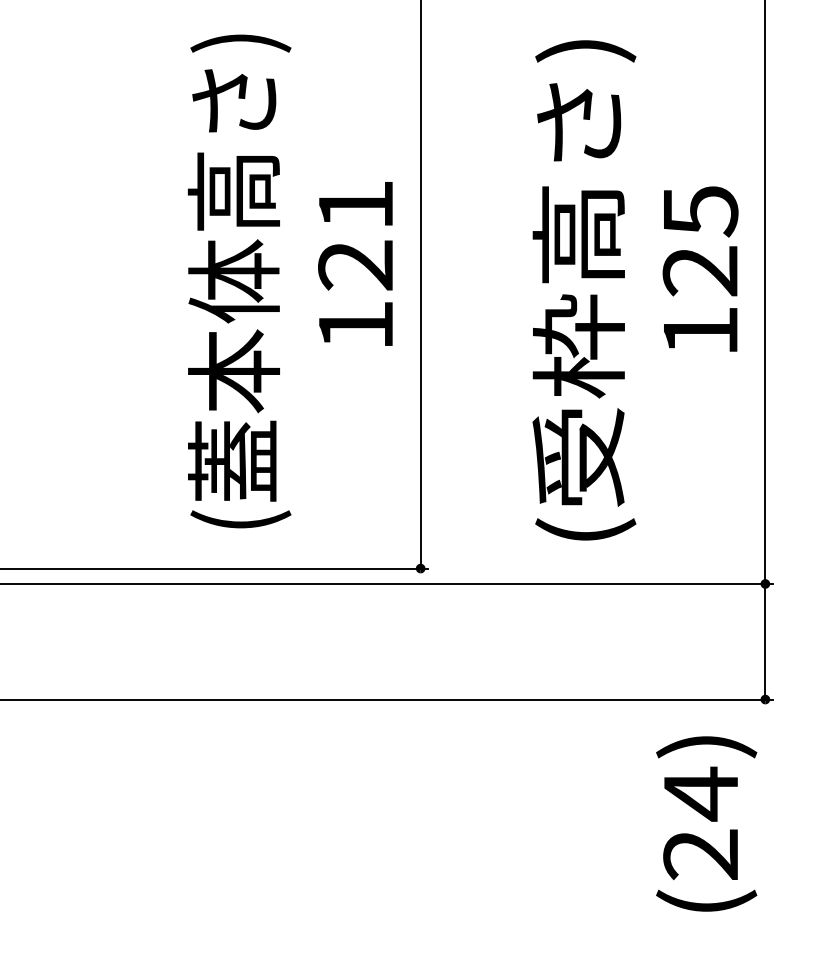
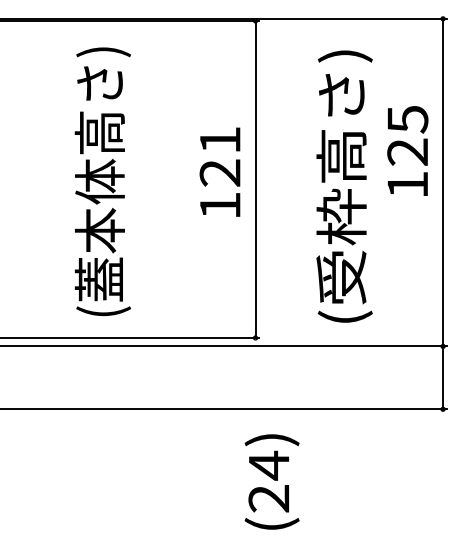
text: (699, 268) -> (407, 150), moved
text: (238, 280) -> (102, 181), moved
text: (705, 823) -> (271, 481), moved

